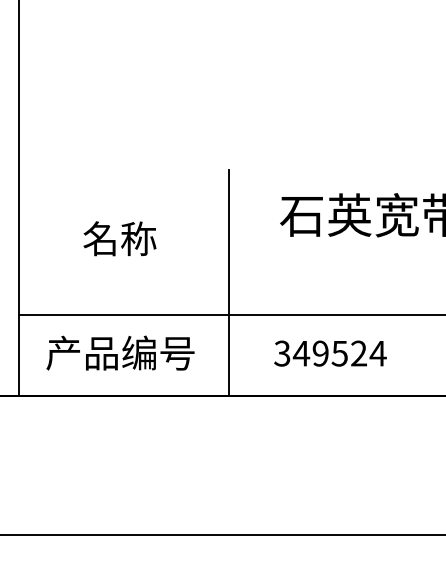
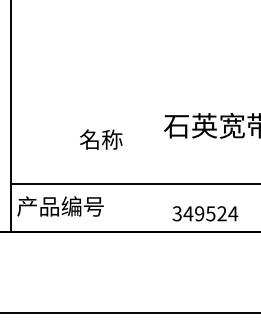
text: (120, 238) -> (101, 139), moved
line: (228, 283) -> (133, 165), removed
text: (120, 353) -> (60, 206), moved
text: (330, 353) -> (205, 213), moved

